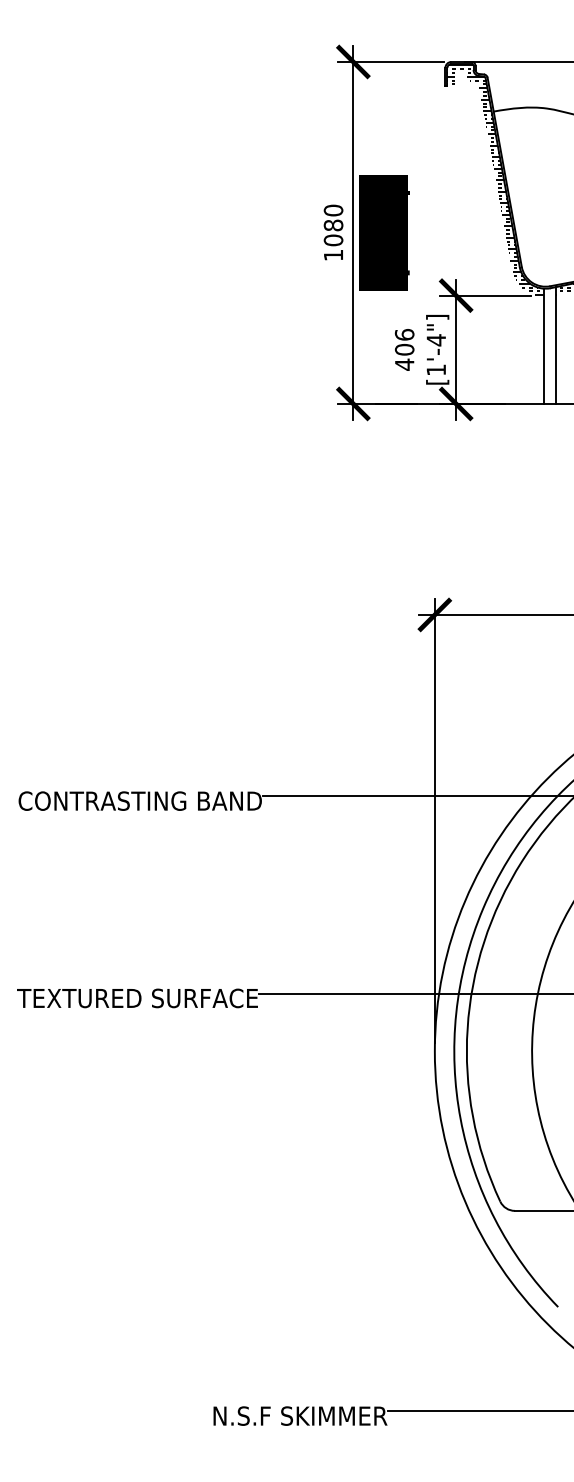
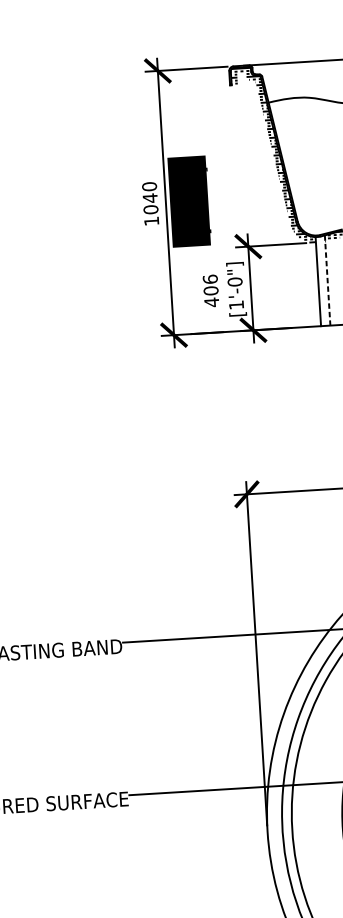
text: (333, 225) -> (150, 198), 1080 -> 1040
text: (436, 340) -> (235, 282), [1'-4"] -> [1'-0"]
line: (555, 346) -> (327, 281), solid -> dashed

